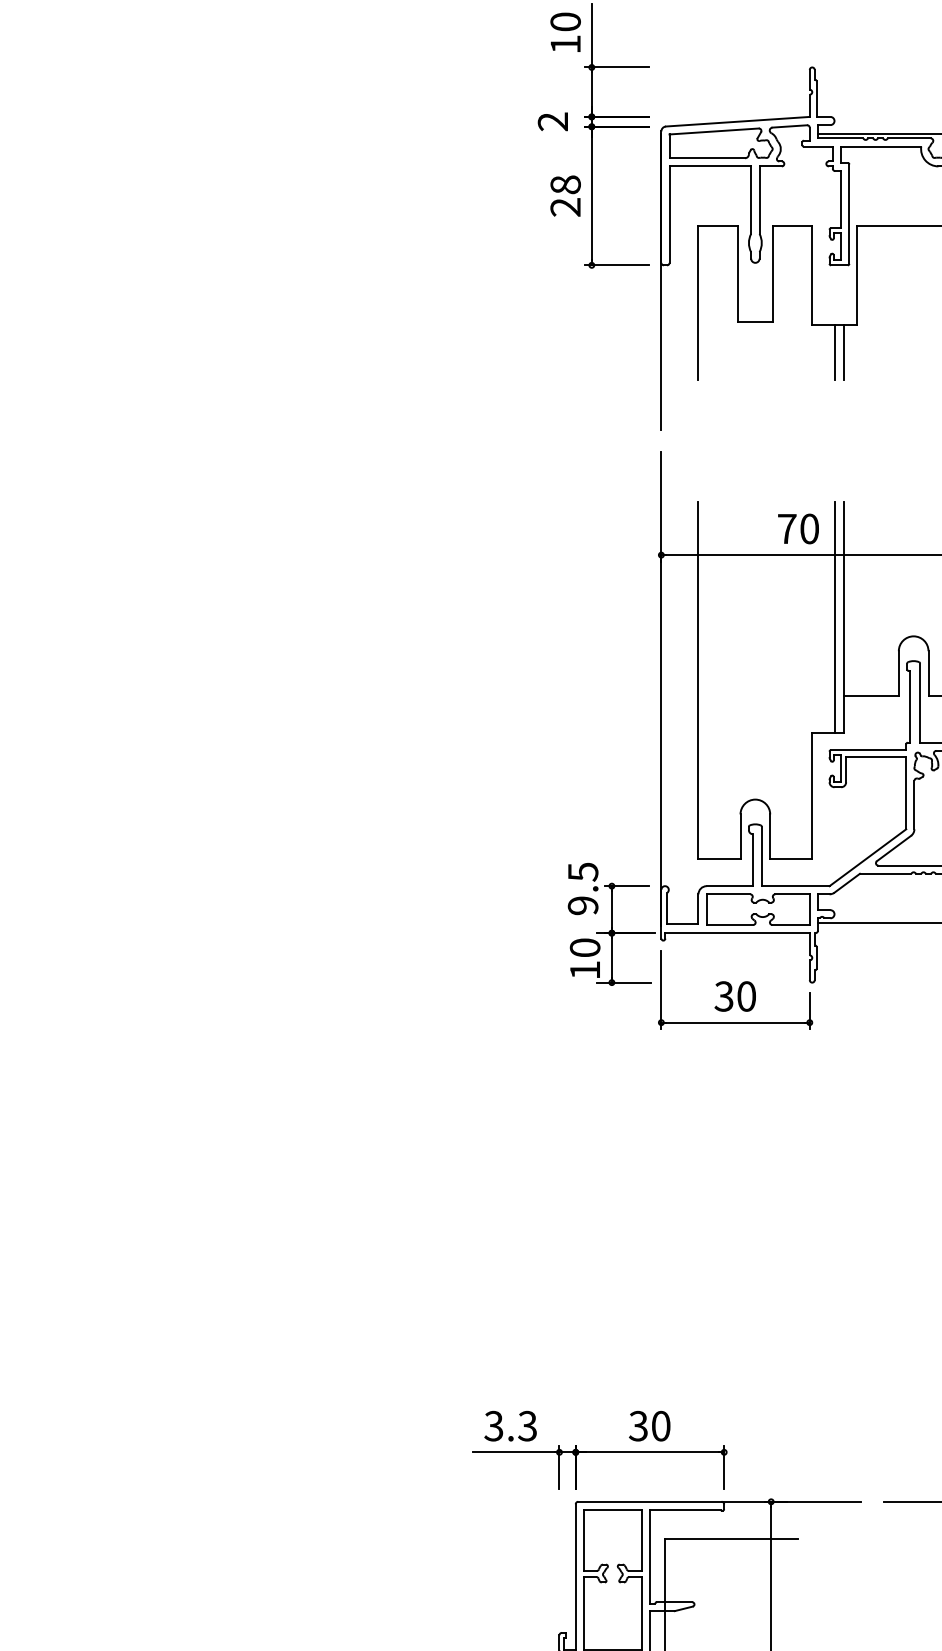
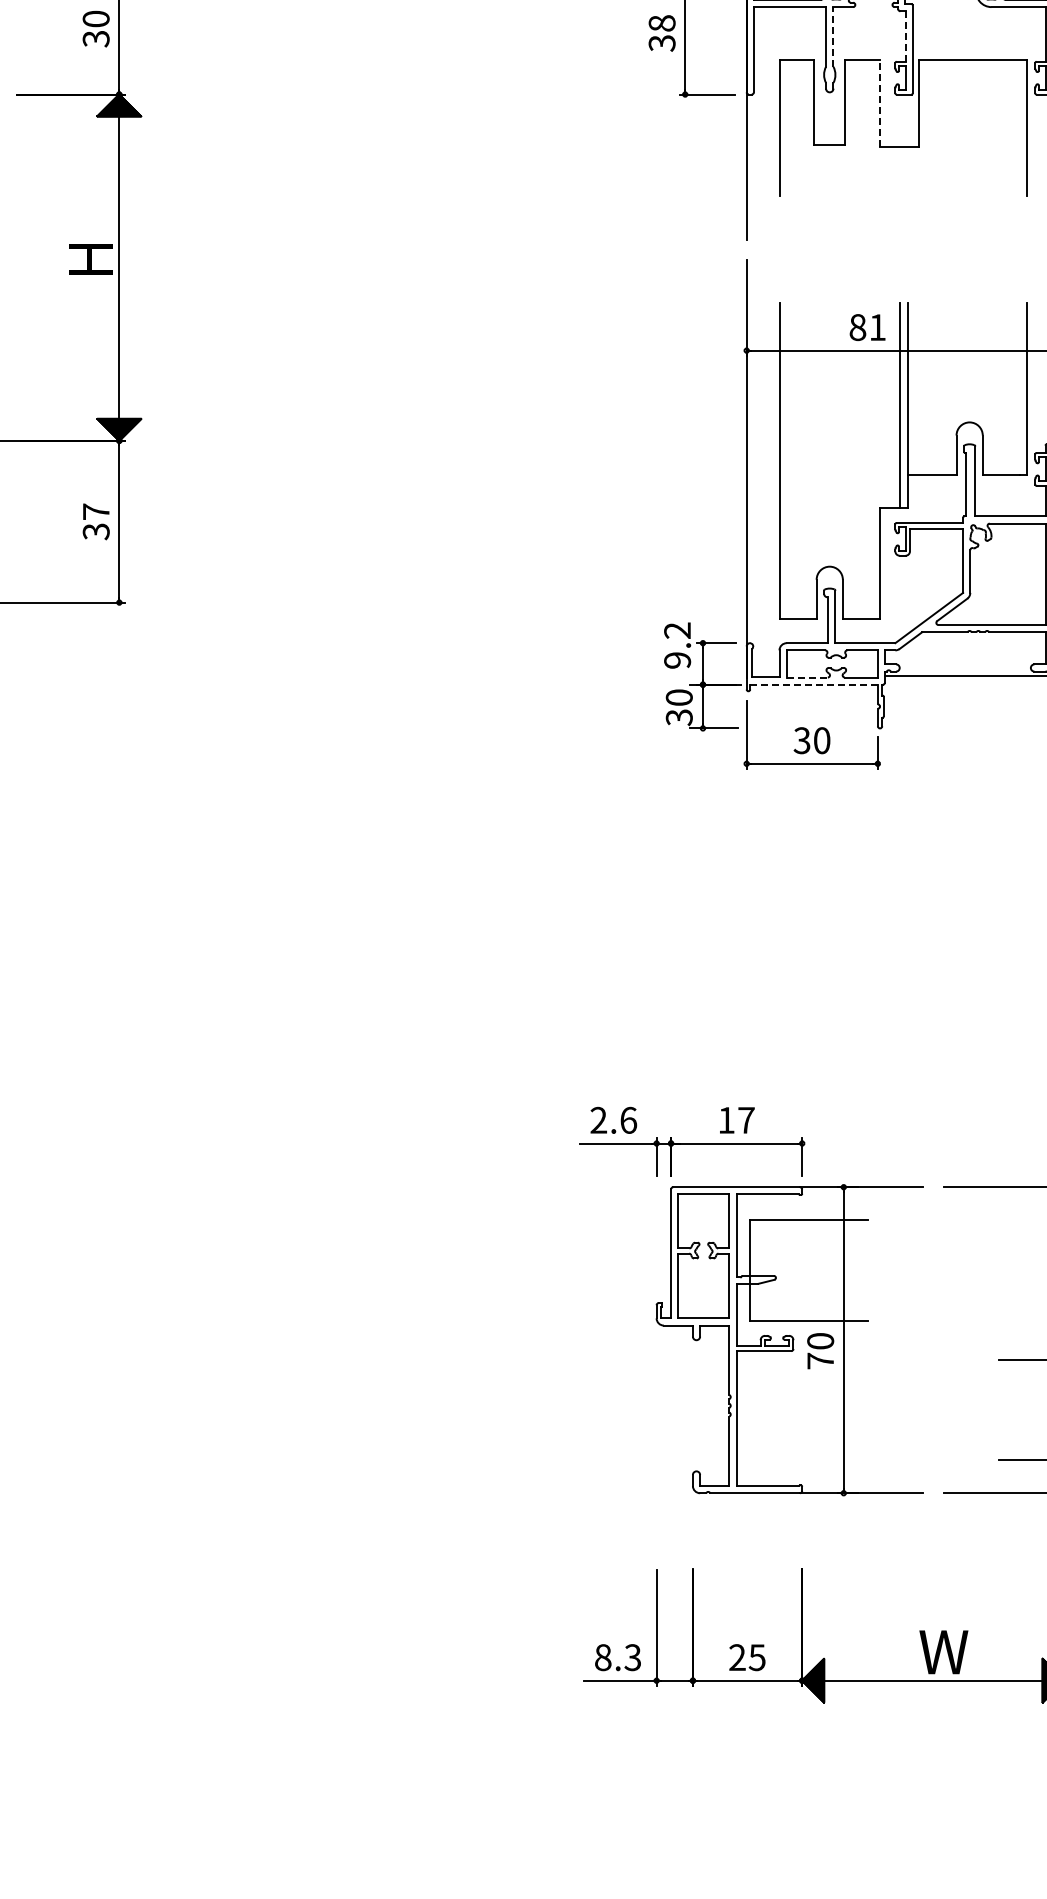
line: (759, 199) -> (833, 36), solid -> dashed
line: (841, 199) -> (905, 36), solid -> dashed
text: (566, 207) -> (662, 43), 28 -> 38
line: (812, 275) -> (880, 103), solid -> dashed
line: (835, 352) -> (900, 171), removed
line: (844, 352) -> (908, 171), removed
text: (798, 528) -> (867, 327), 70 -> 81
text: (583, 871) -> (677, 630), 9.5 -> 9.2
line: (730, 925) -> (807, 677), solid -> dashed
line: (738, 932) -> (814, 684), solid -> dashed
text: (584, 970) -> (678, 717), 10 -> 30
text: (510, 1425) -> (613, 1119), 3.3 -> 2.6
text: (649, 1425) -> (736, 1119), 30 -> 17

